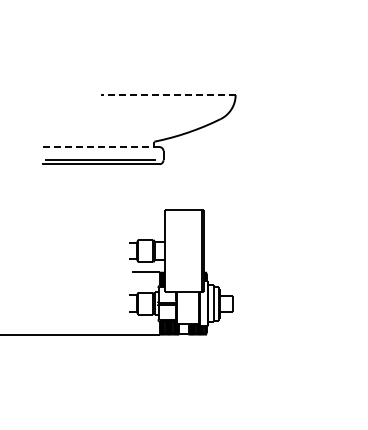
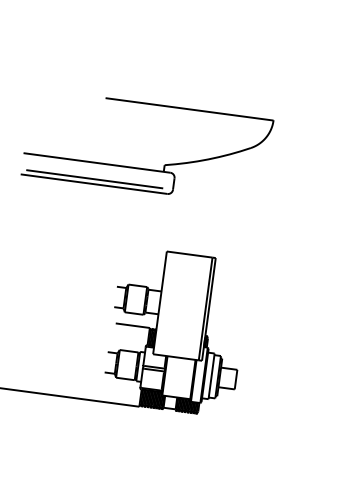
line: (168, 95) -> (189, 110), dashed -> solid
line: (100, 147) -> (96, 163), dashed -> solid

